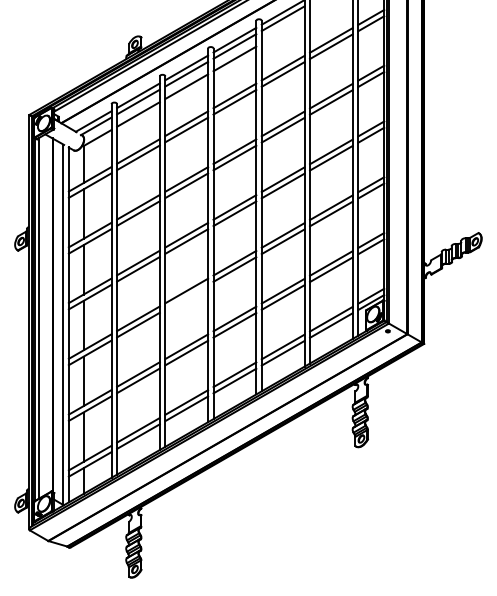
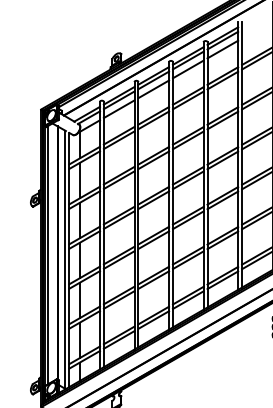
line: (282, 30) -> (222, 49), added
line: (186, 297) -> (153, 240), added

